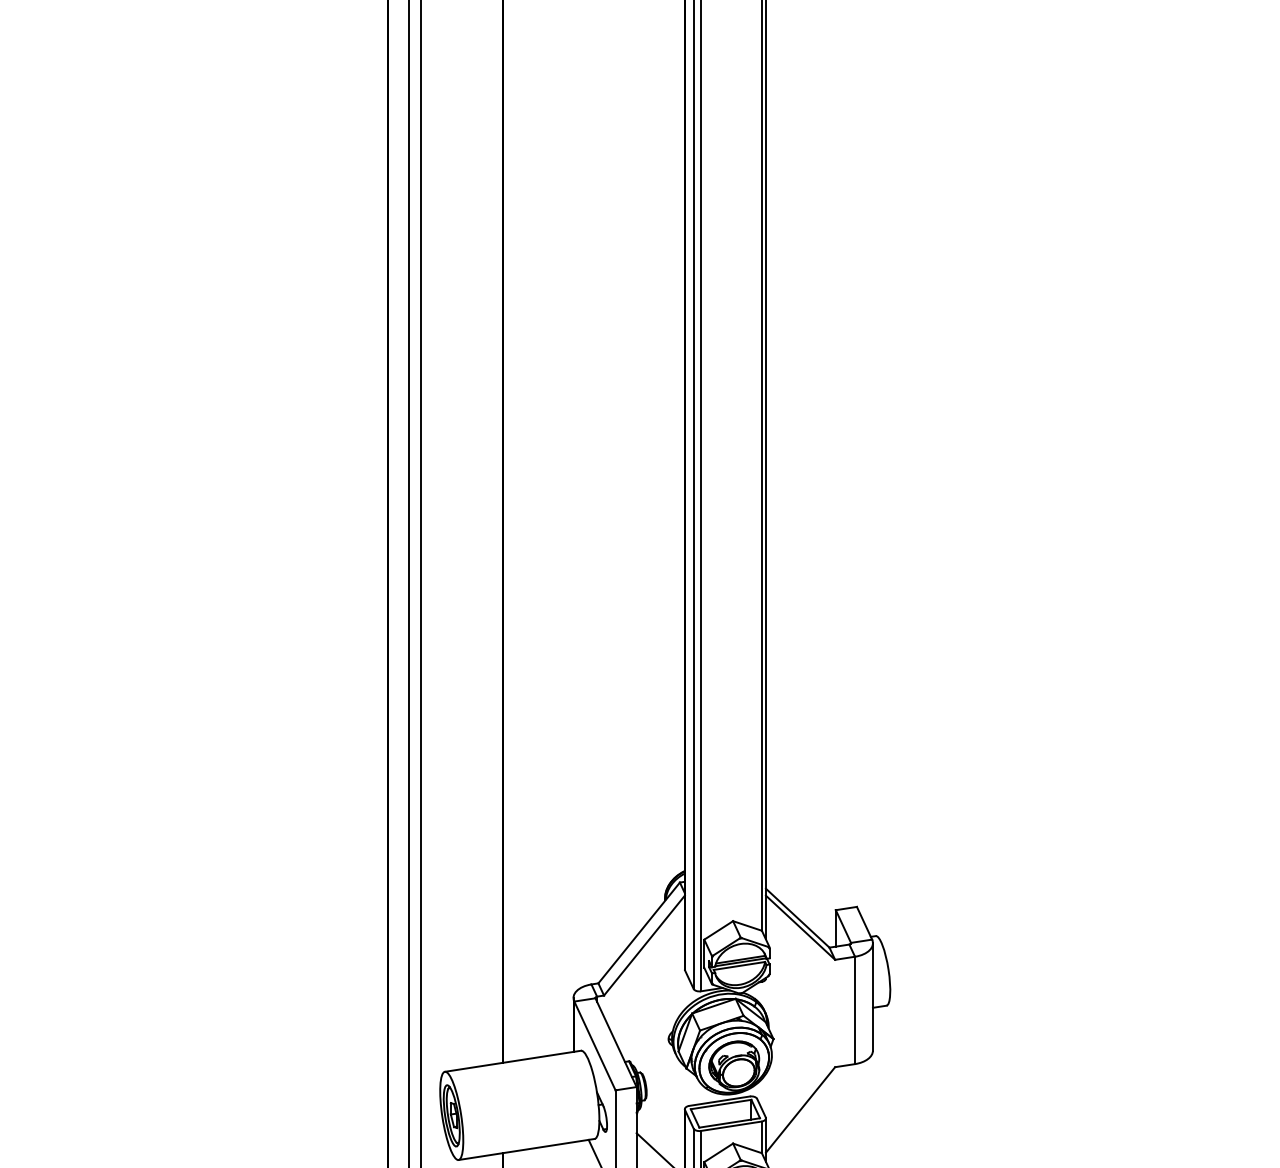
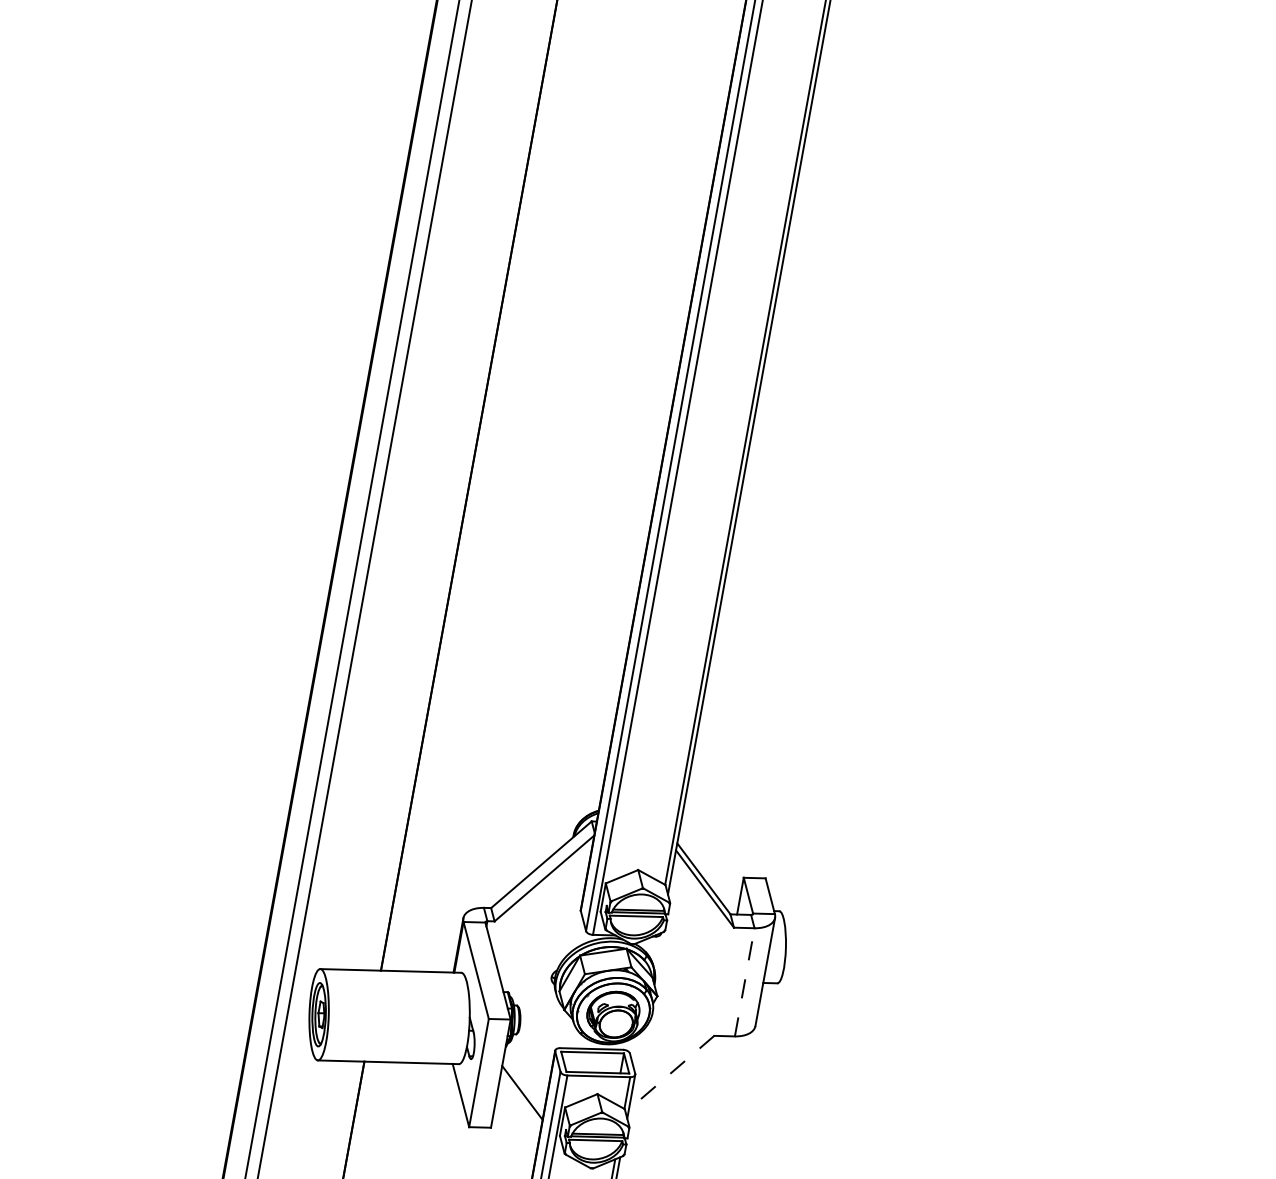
line: (855, 1010) -> (745, 982), solid -> dashed
line: (800, 1110) -> (671, 1073), solid -> dashed

